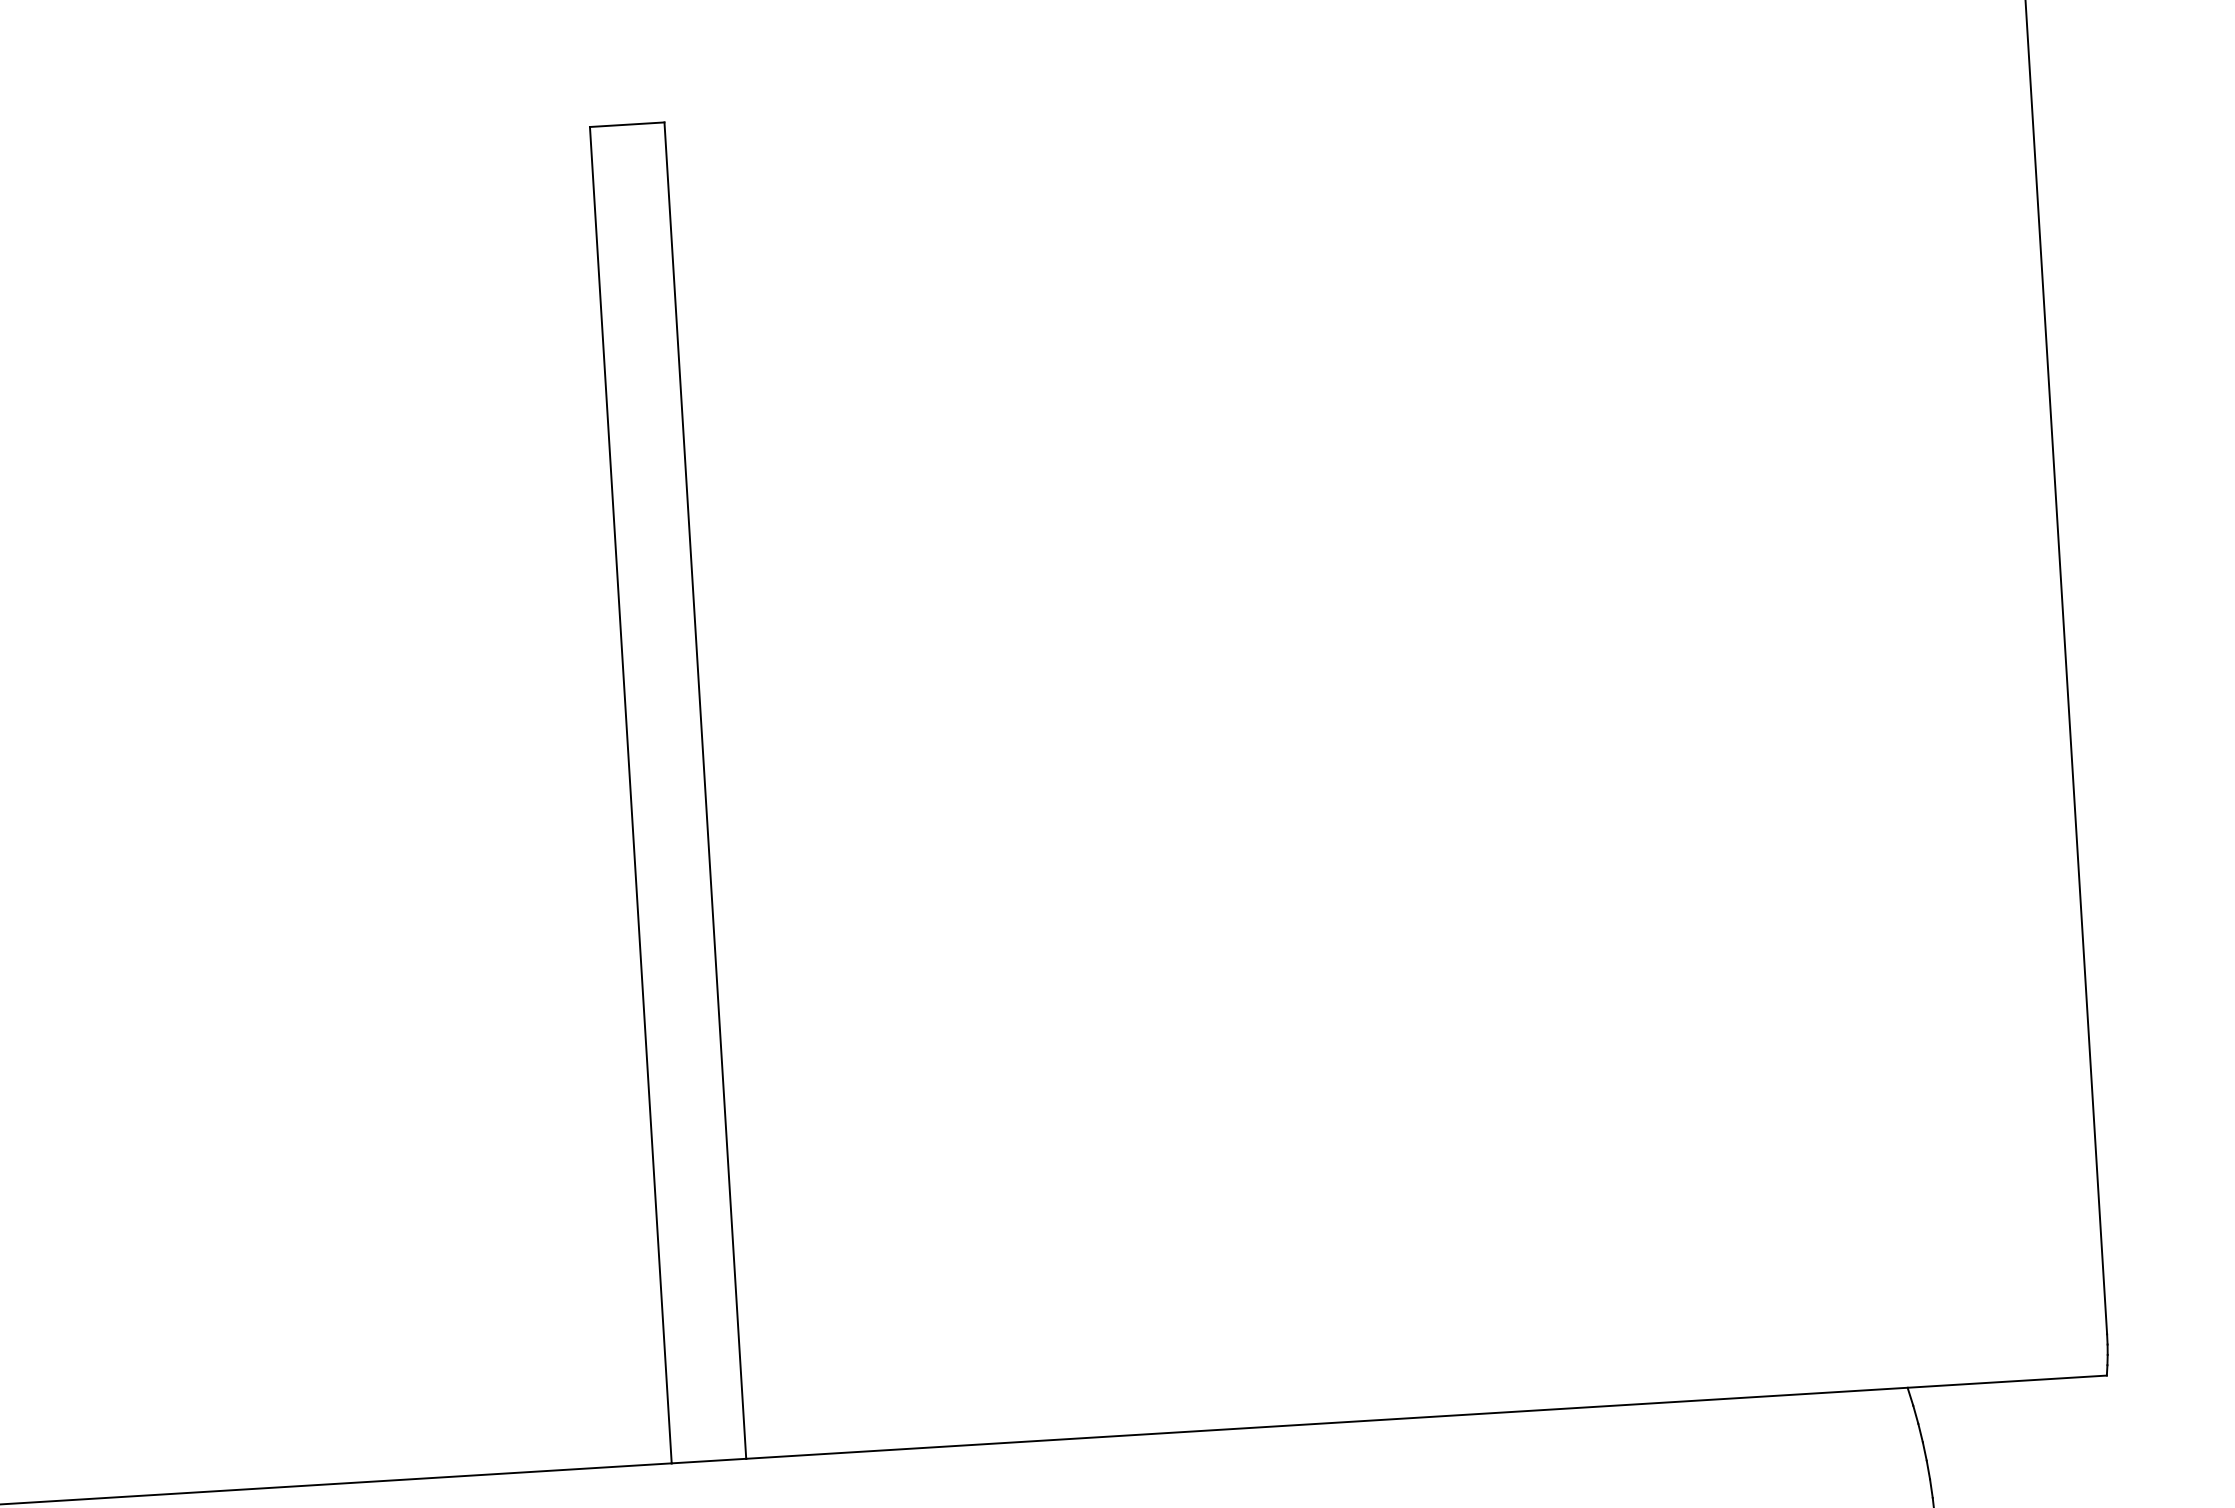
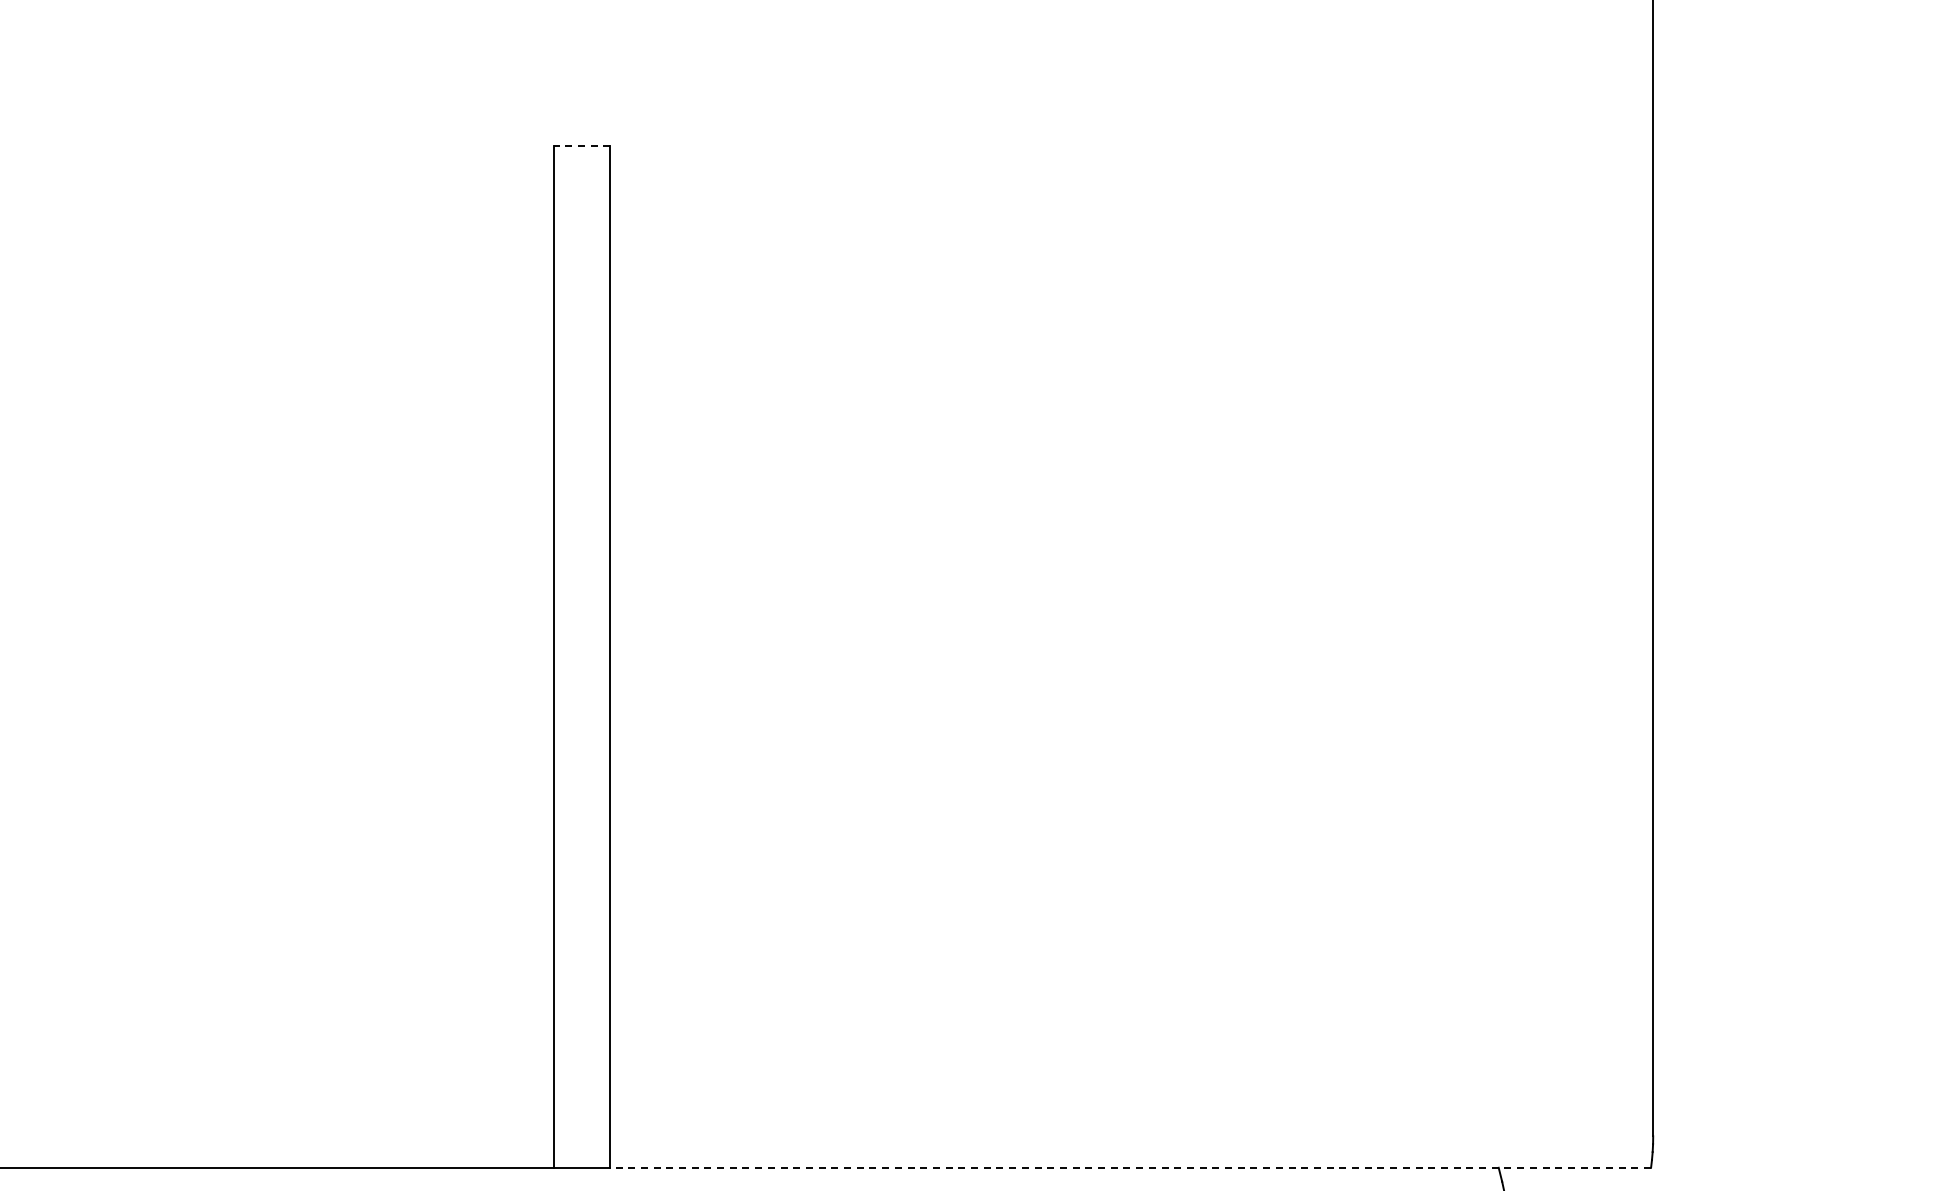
line: (626, 124) -> (581, 145), solid -> dashed
line: (1426, 1416) -> (1130, 1167), solid -> dashed

